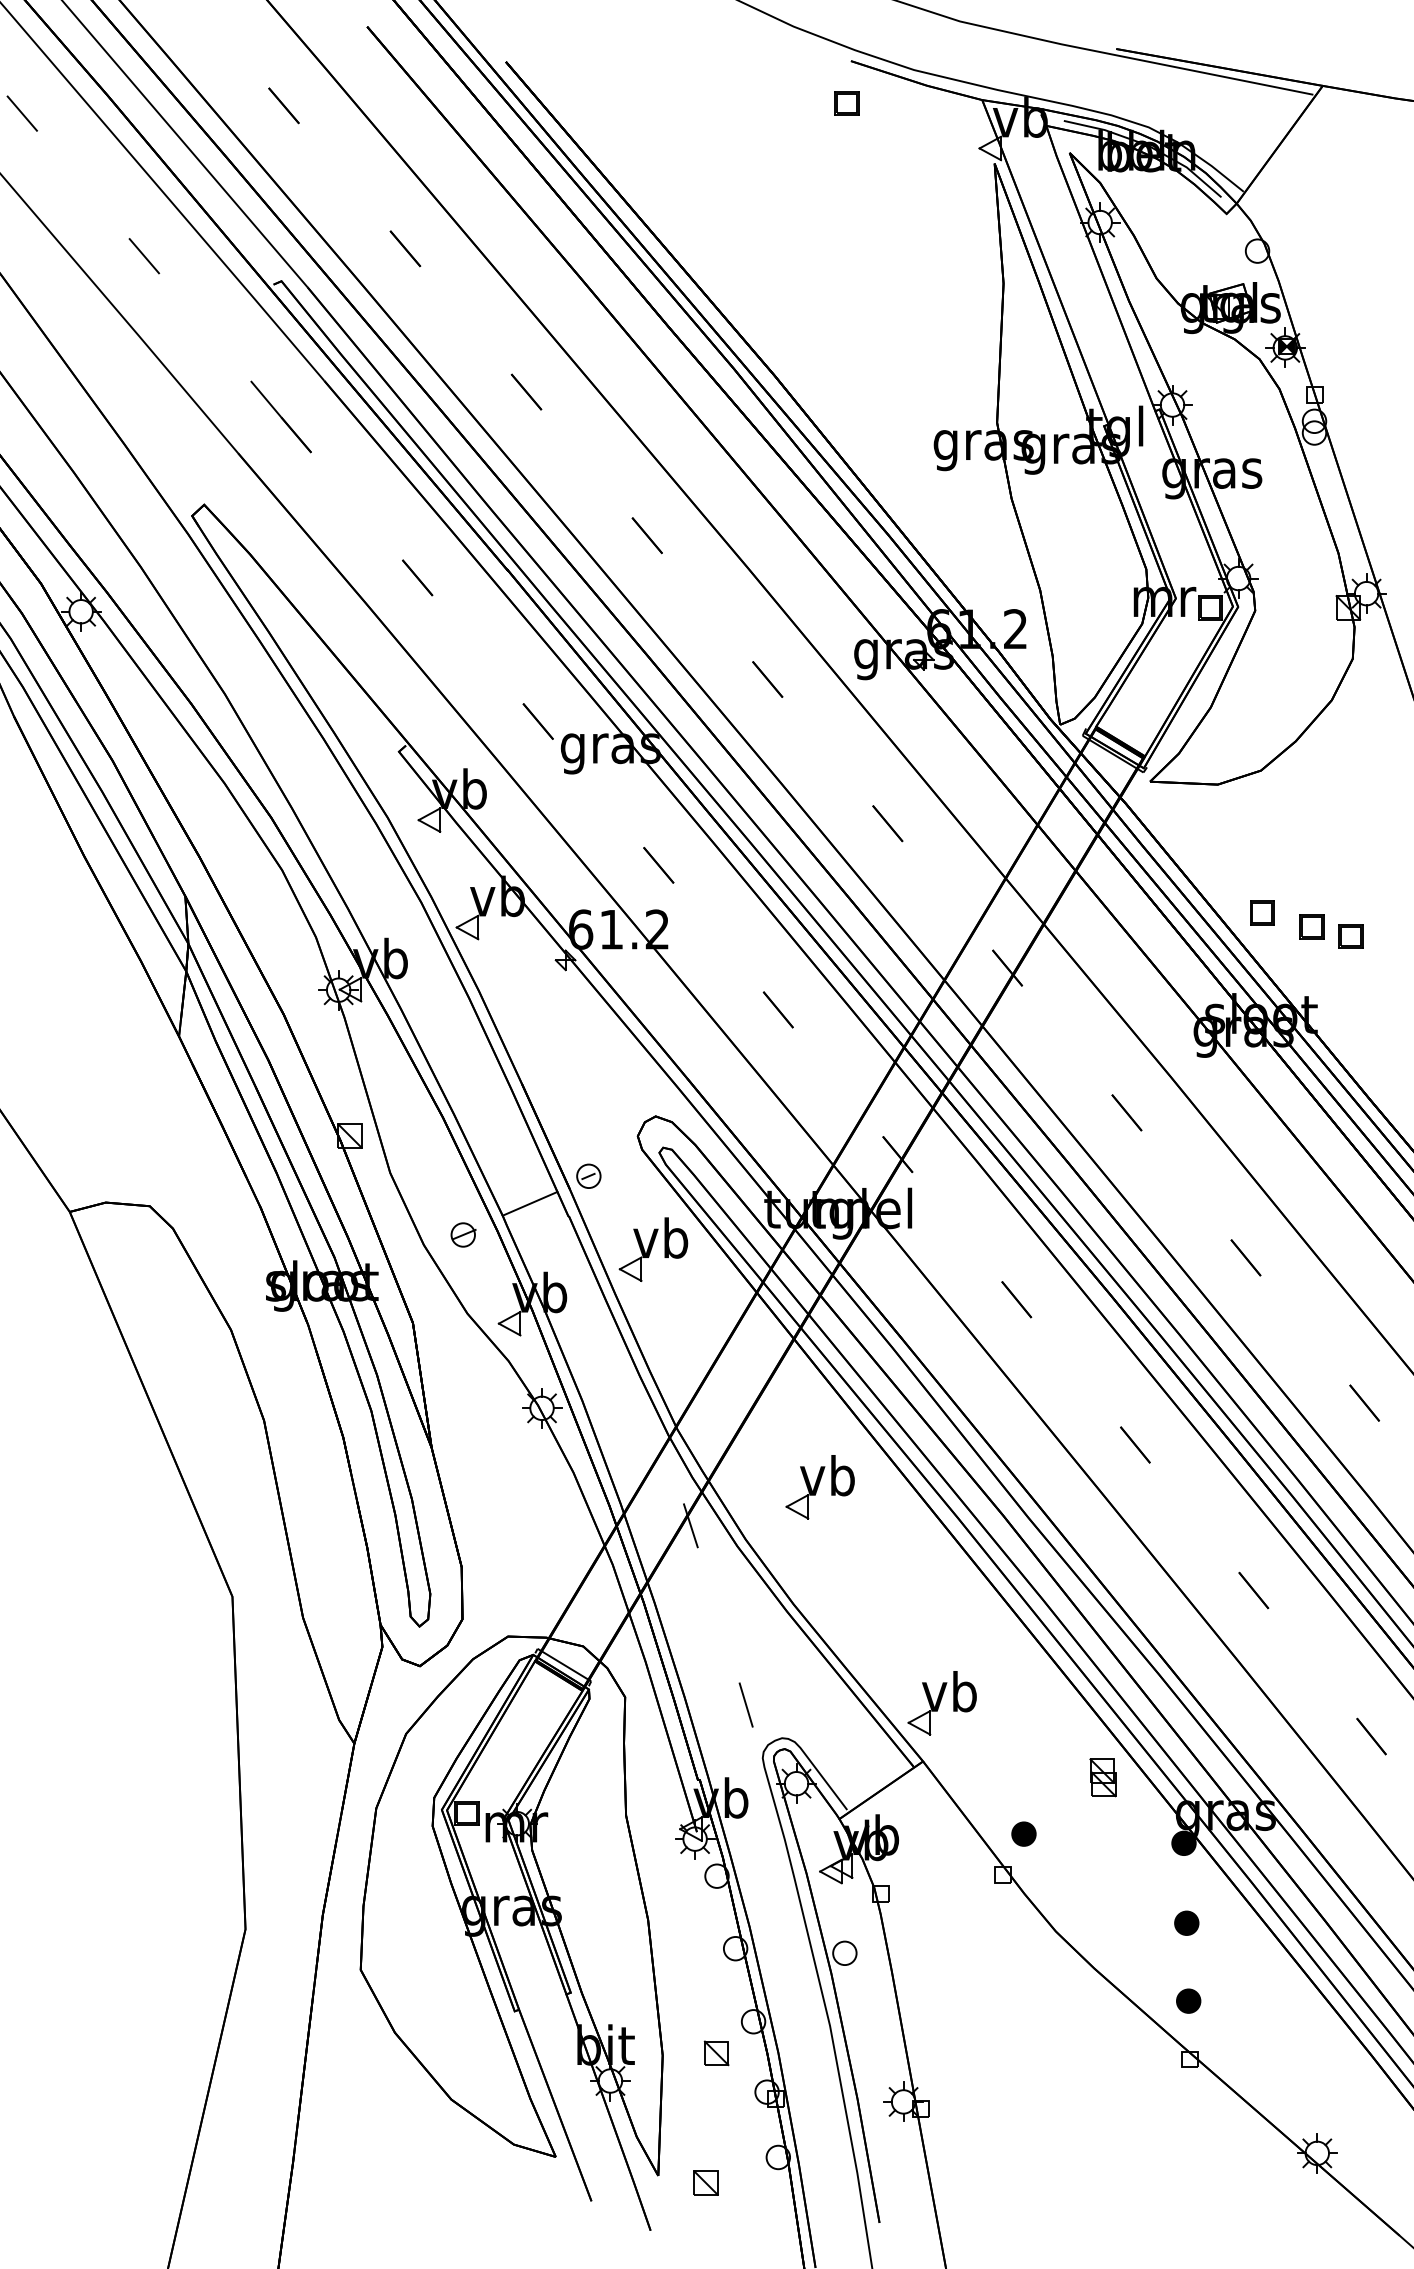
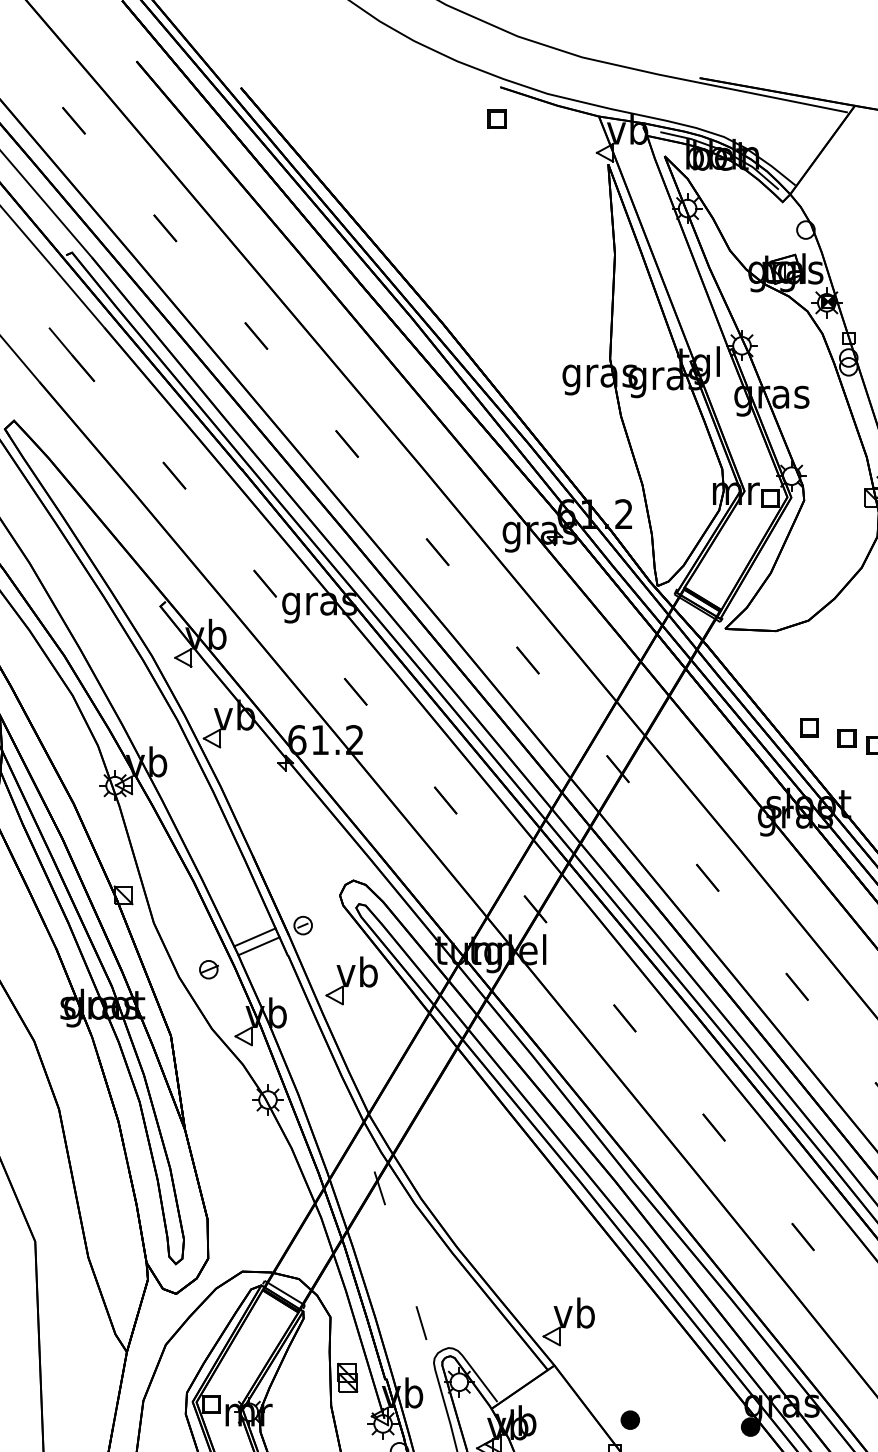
line: (524, 1191) -> (254, 937), added
part: (819, 1487) -> (476, 1159), removed
part: (1102, 1777) -> (347, 1377), moved

